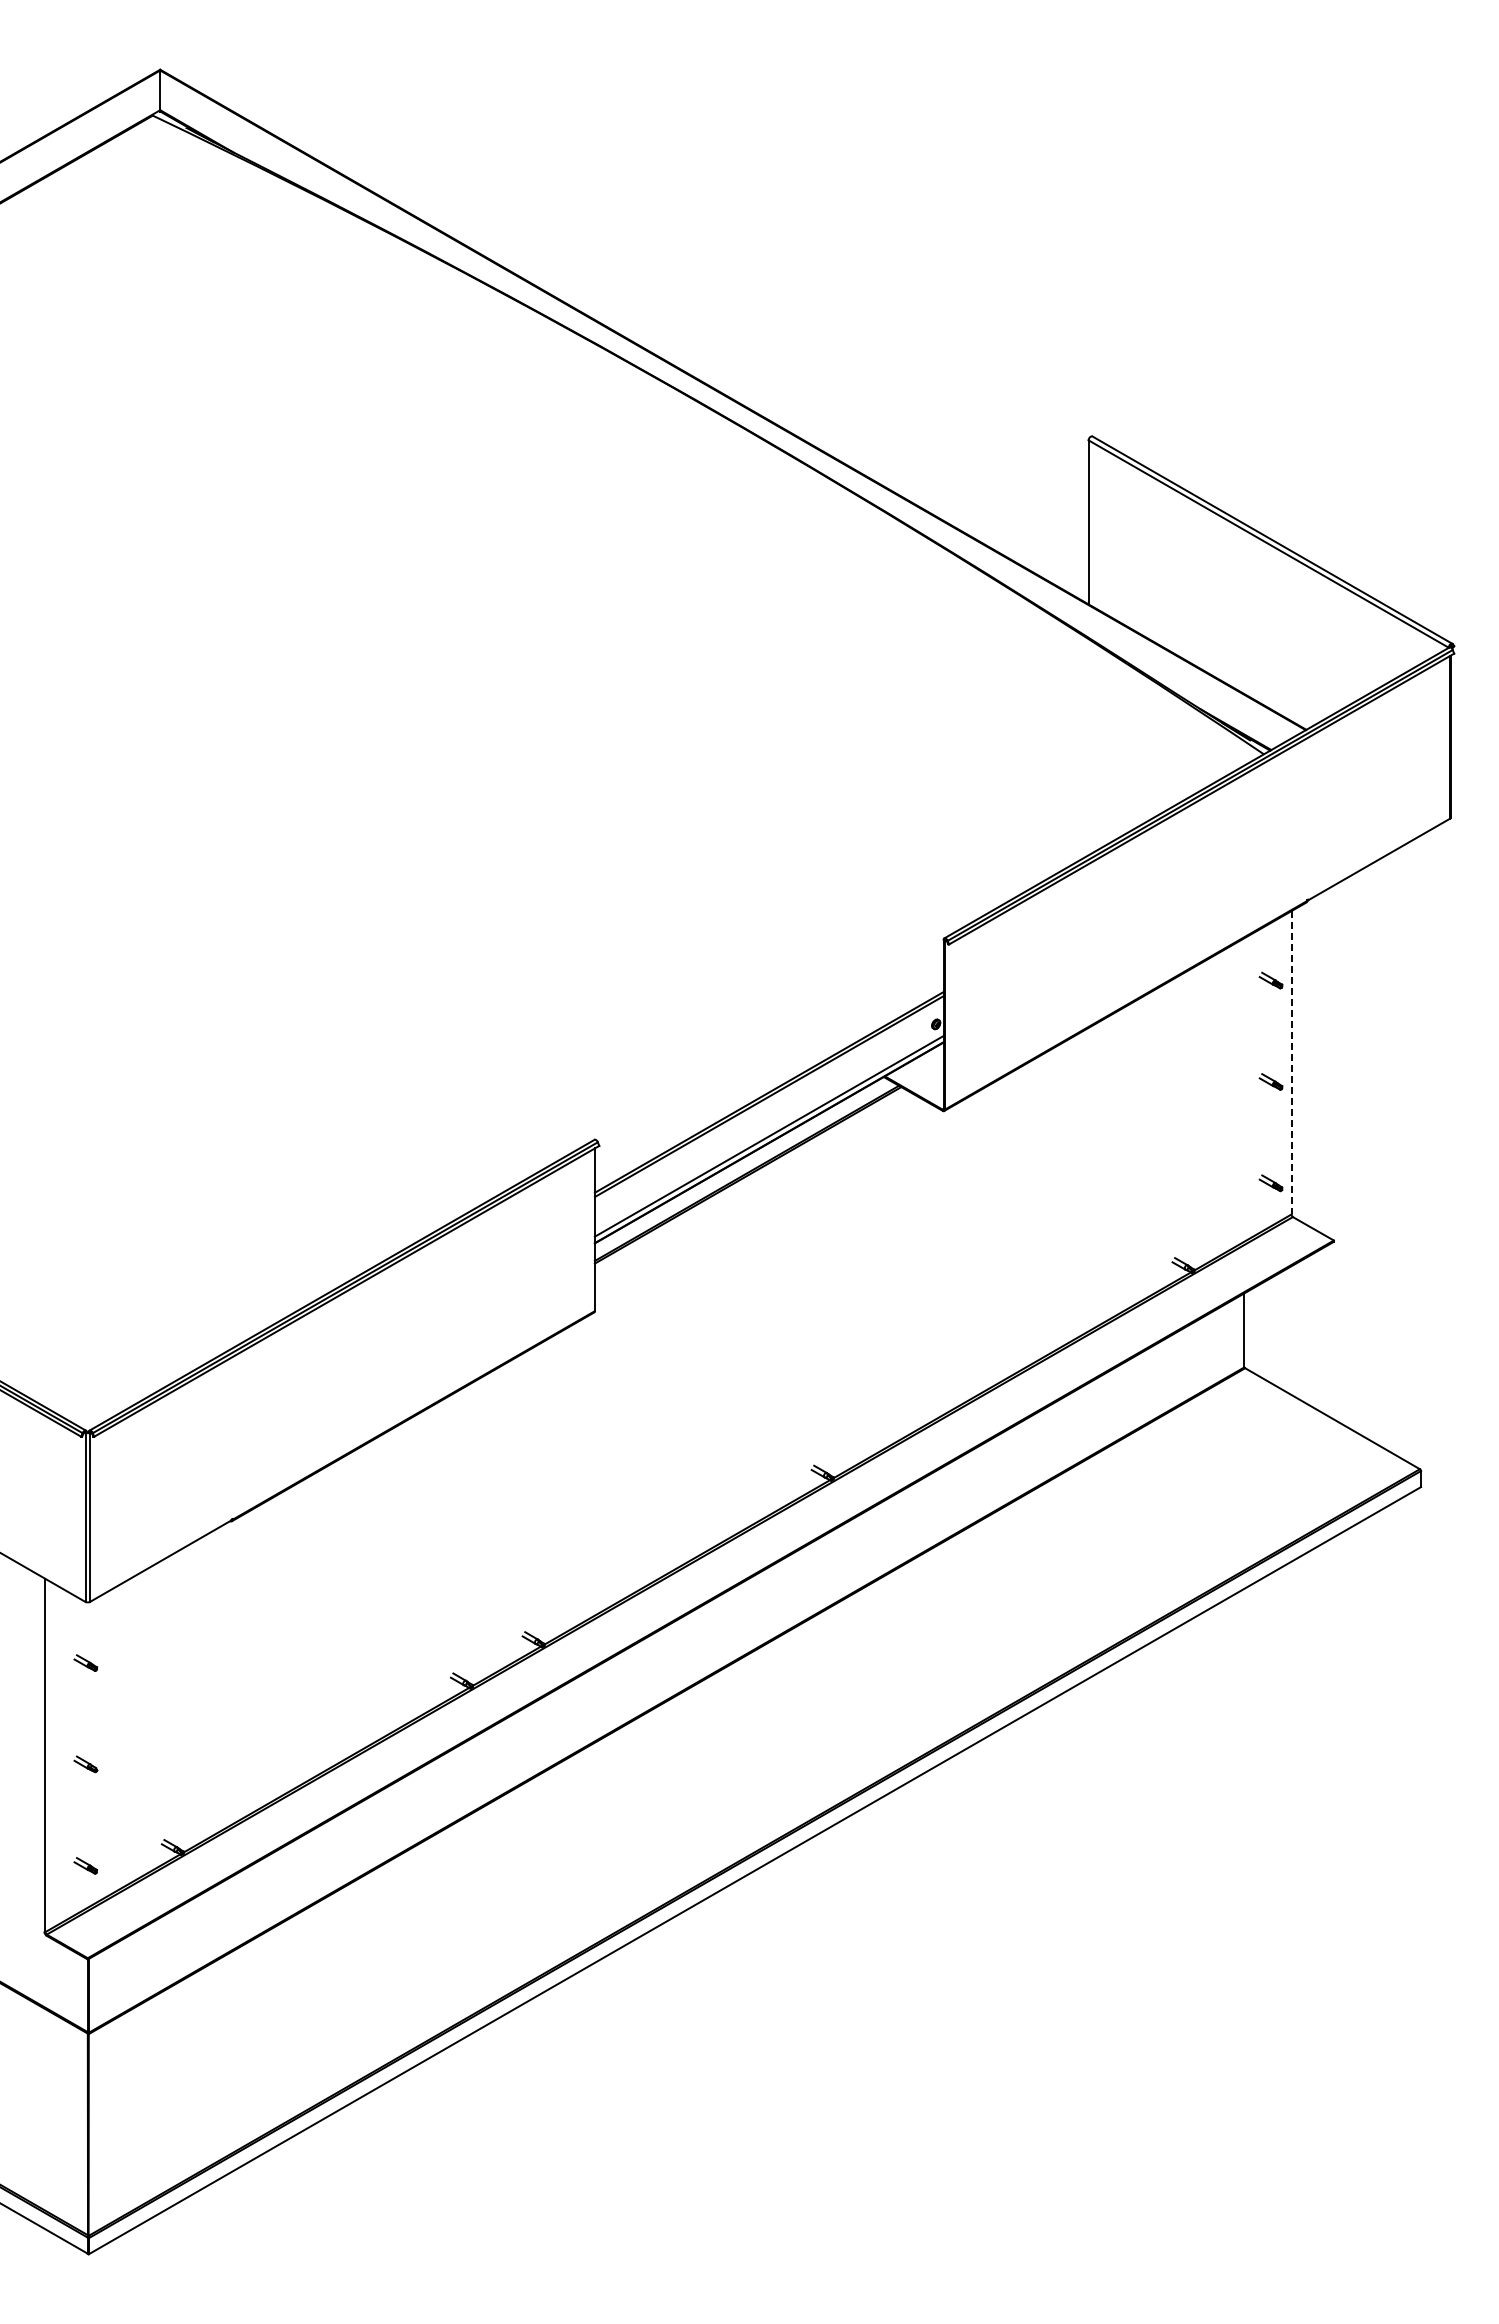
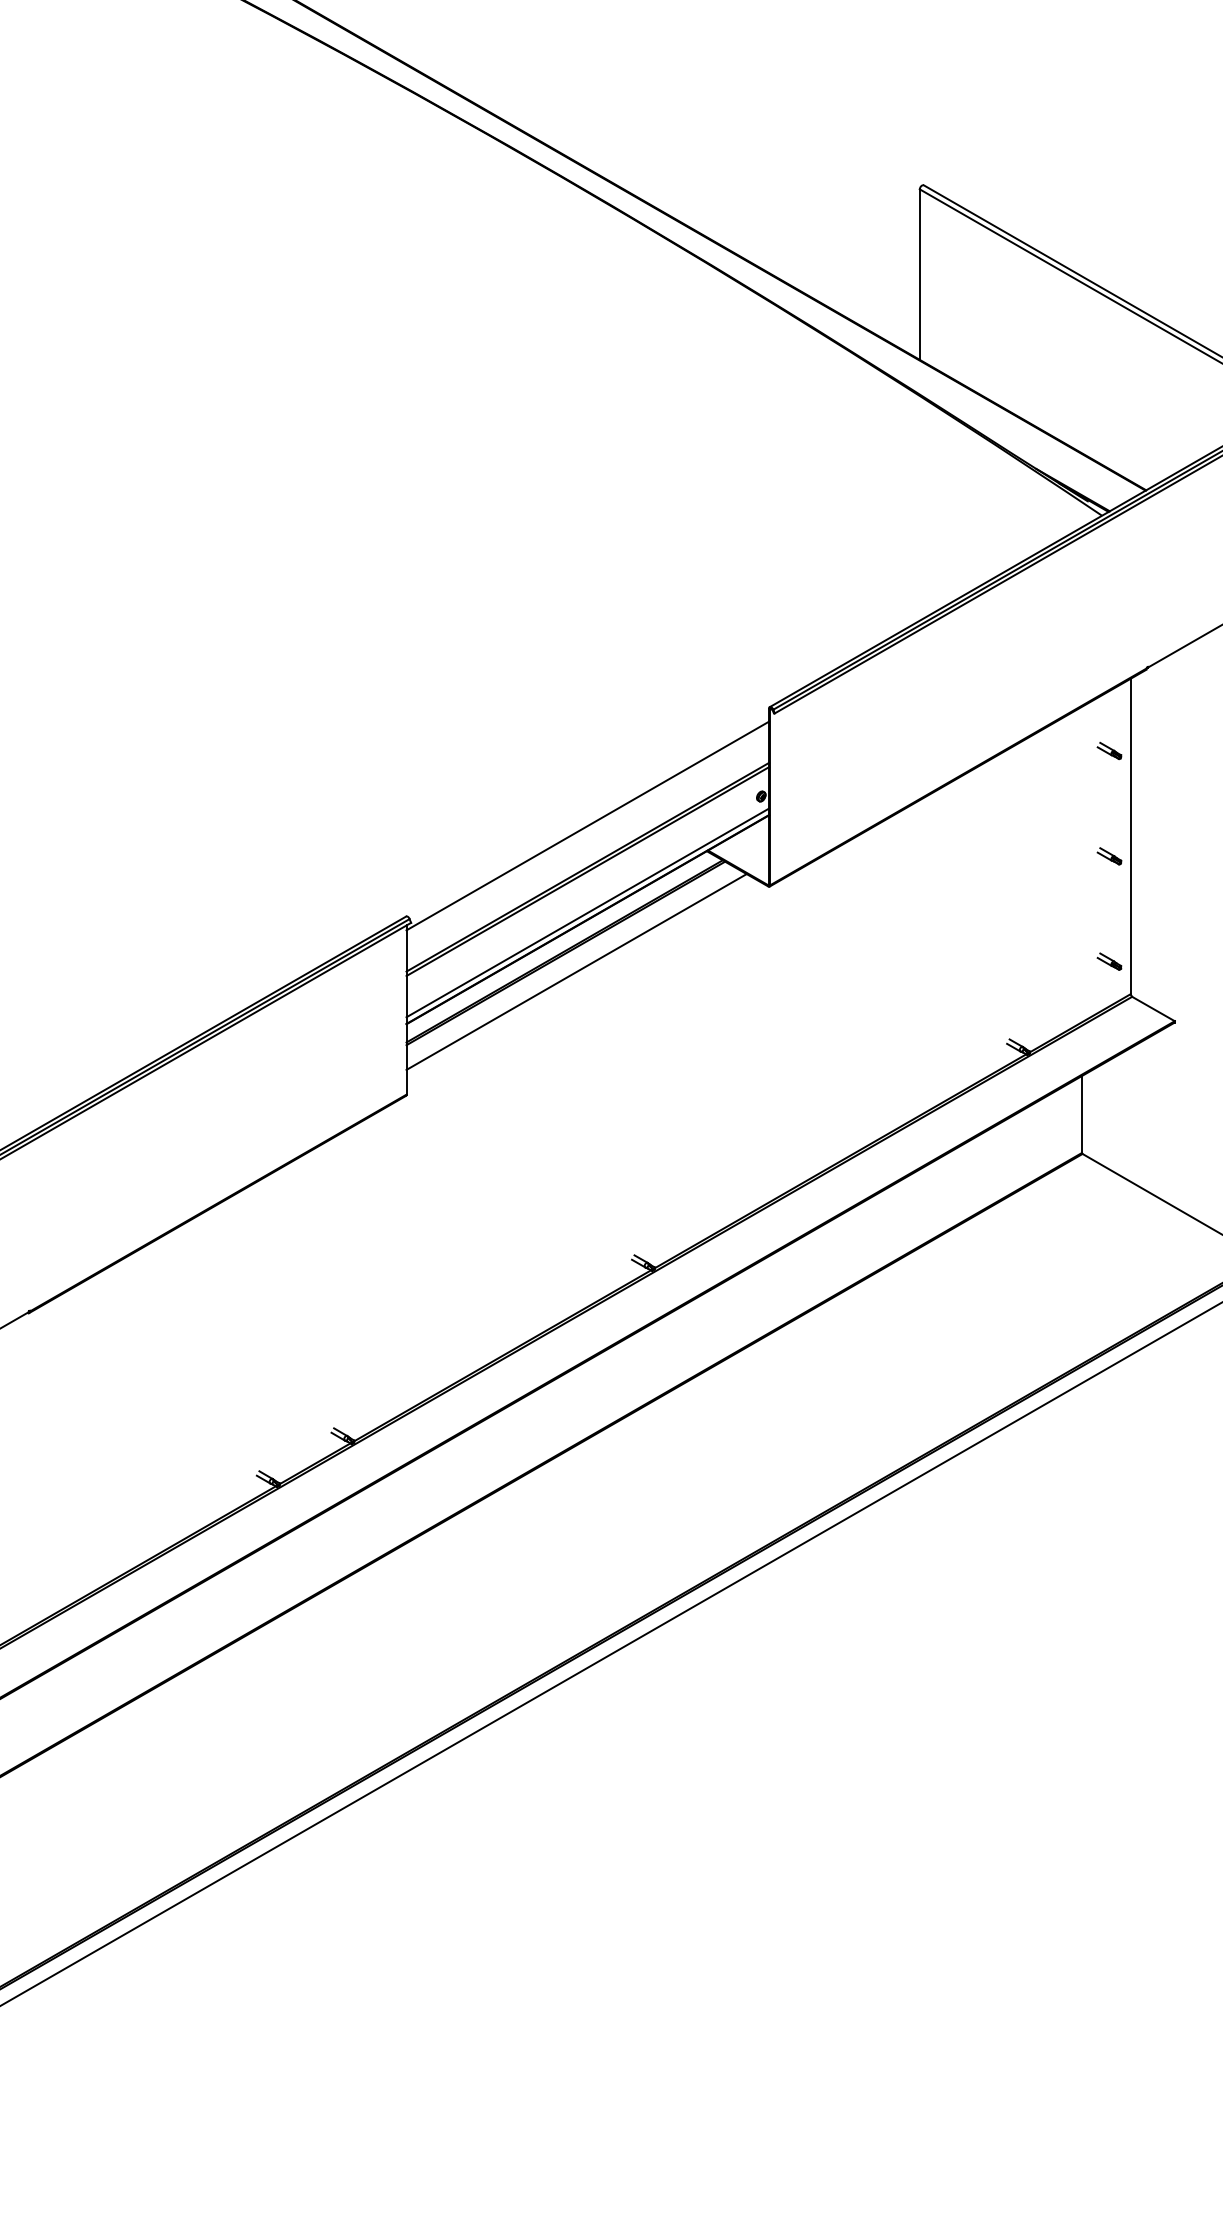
line: (768, 1052) -> (587, 825), added
line: (1291, 1062) -> (1130, 836), dashed -> solid
line: (758, 1193) -> (576, 972), added

